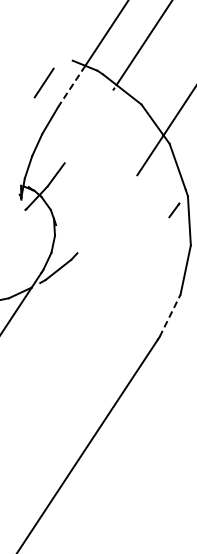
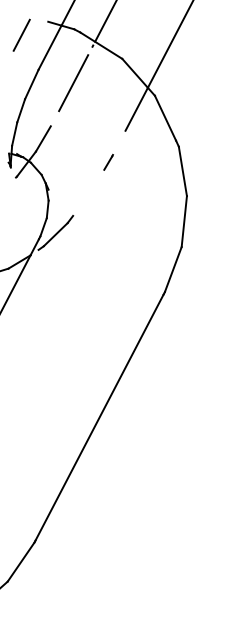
line: (44, 82) -> (21, 34), moved
line: (72, 86) -> (50, 47), dashed -> solid
line: (91, 123) -> (73, 83), added
line: (174, 209) -> (108, 161), moved
line: (170, 315) -> (173, 269), dashed -> solid

